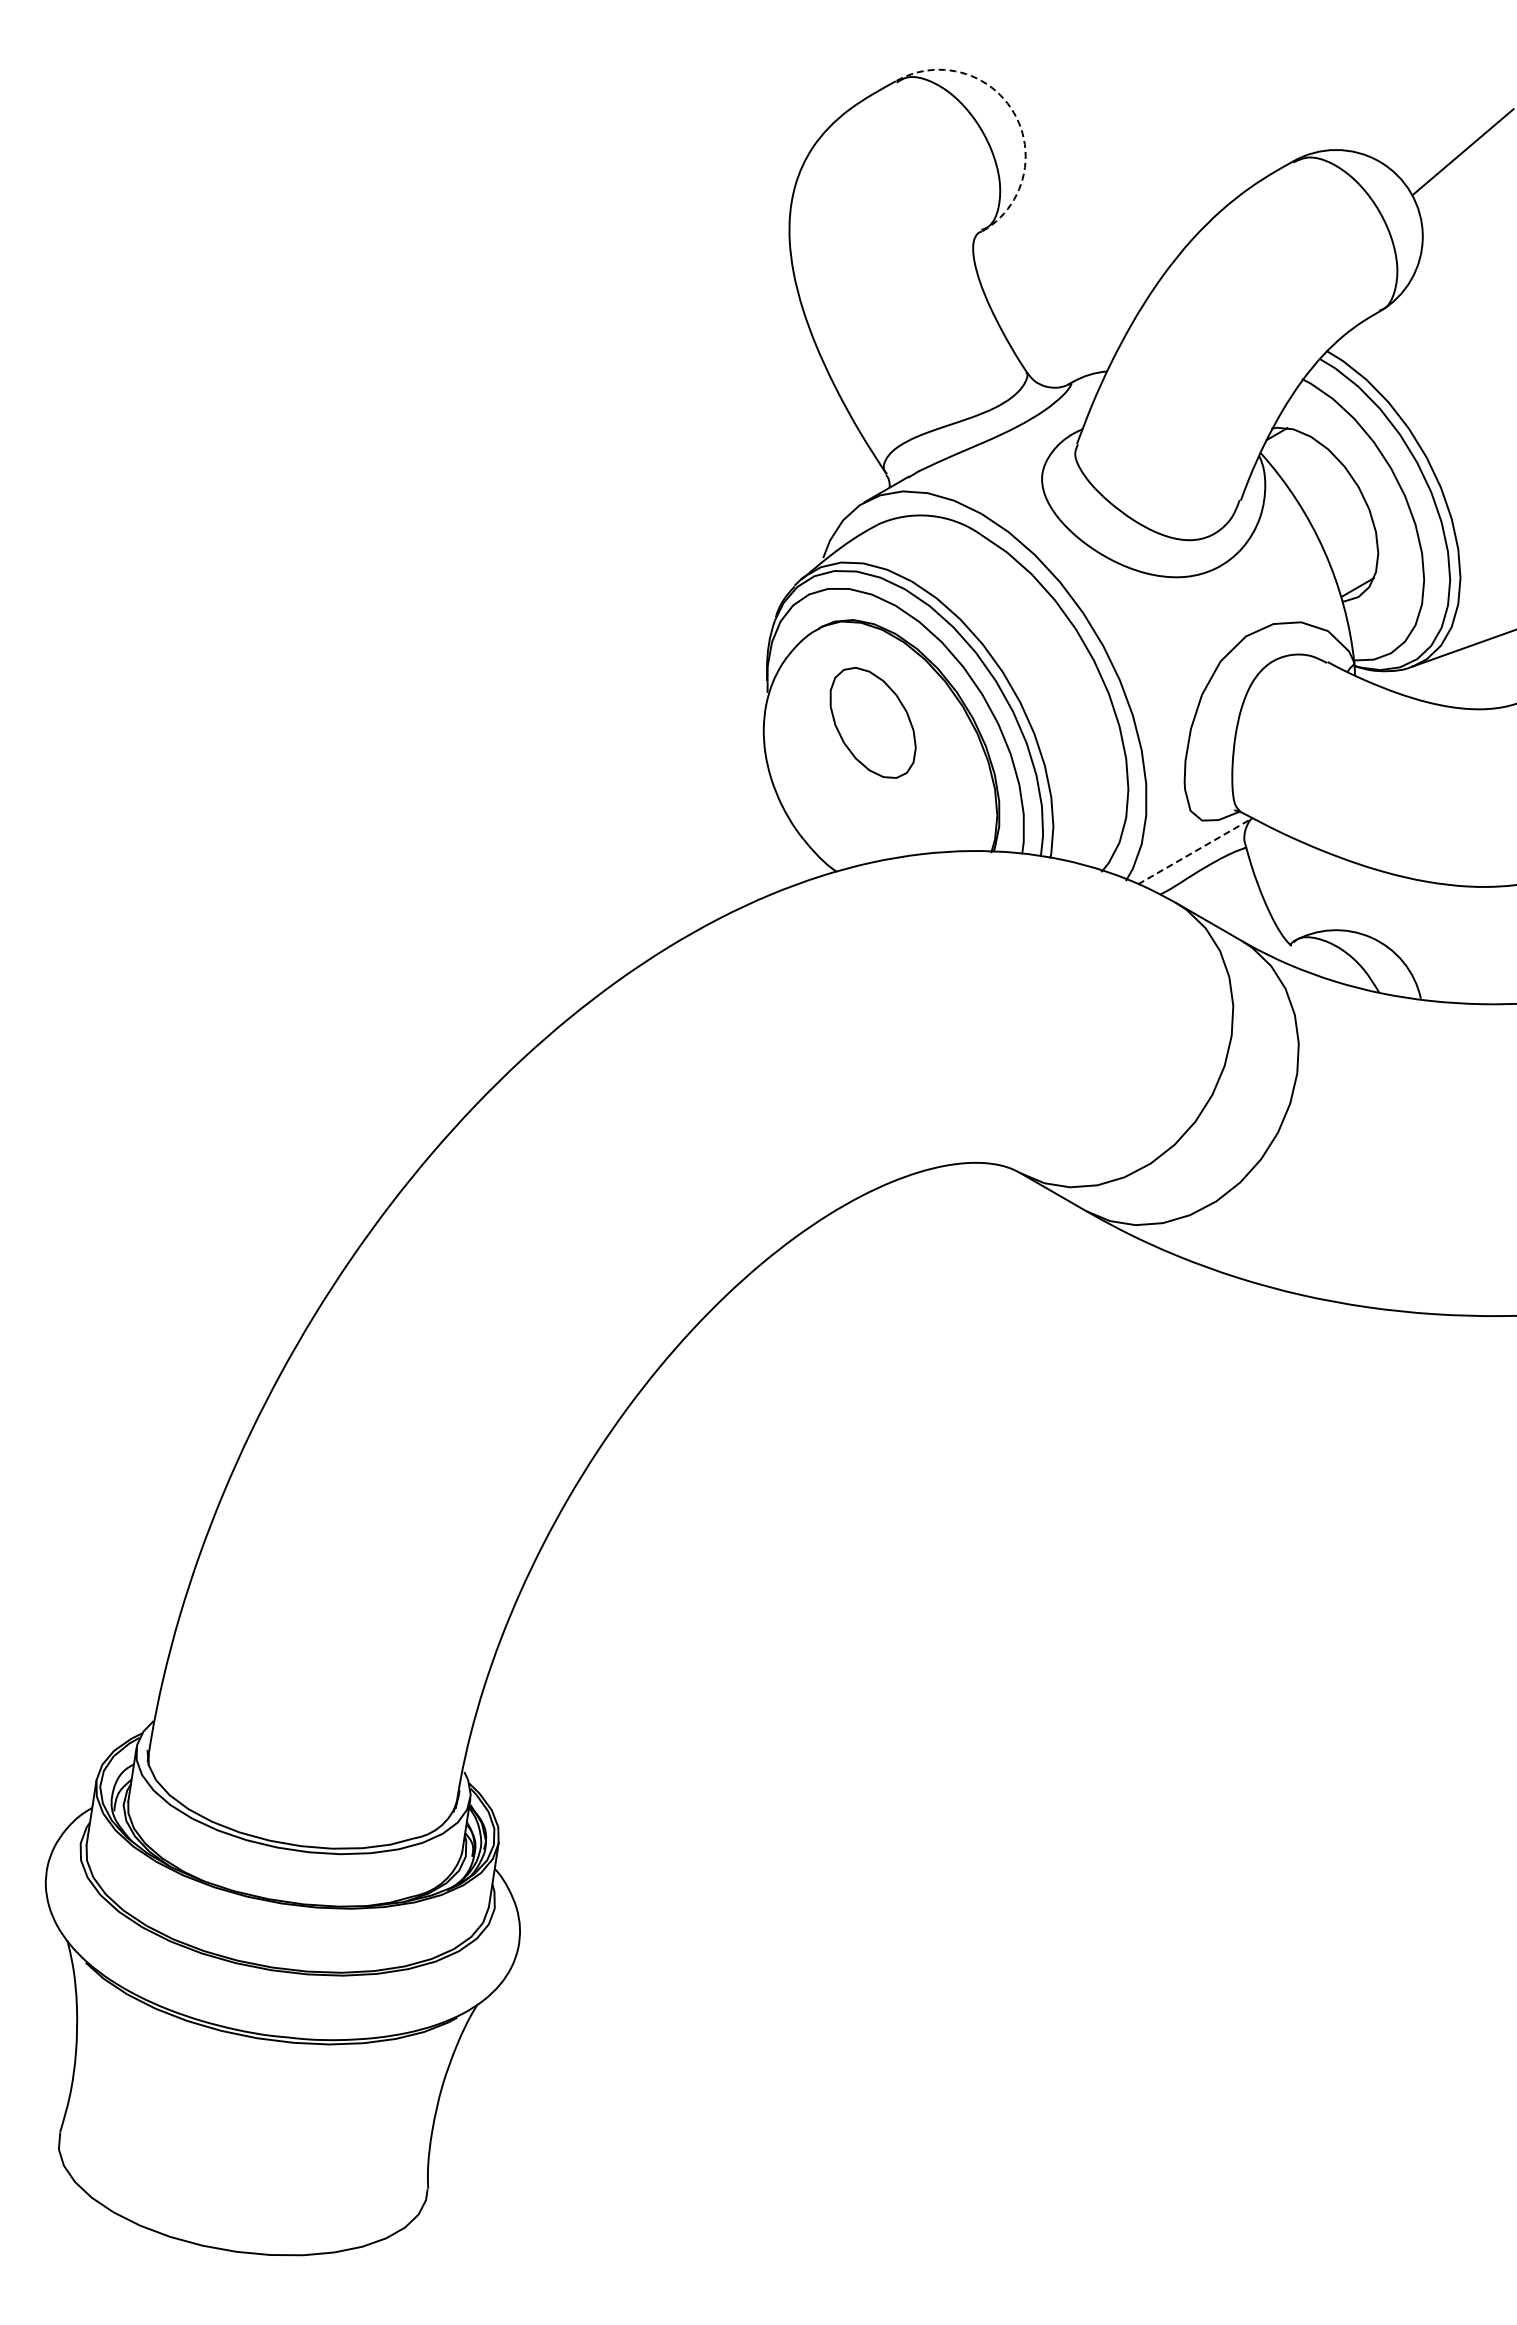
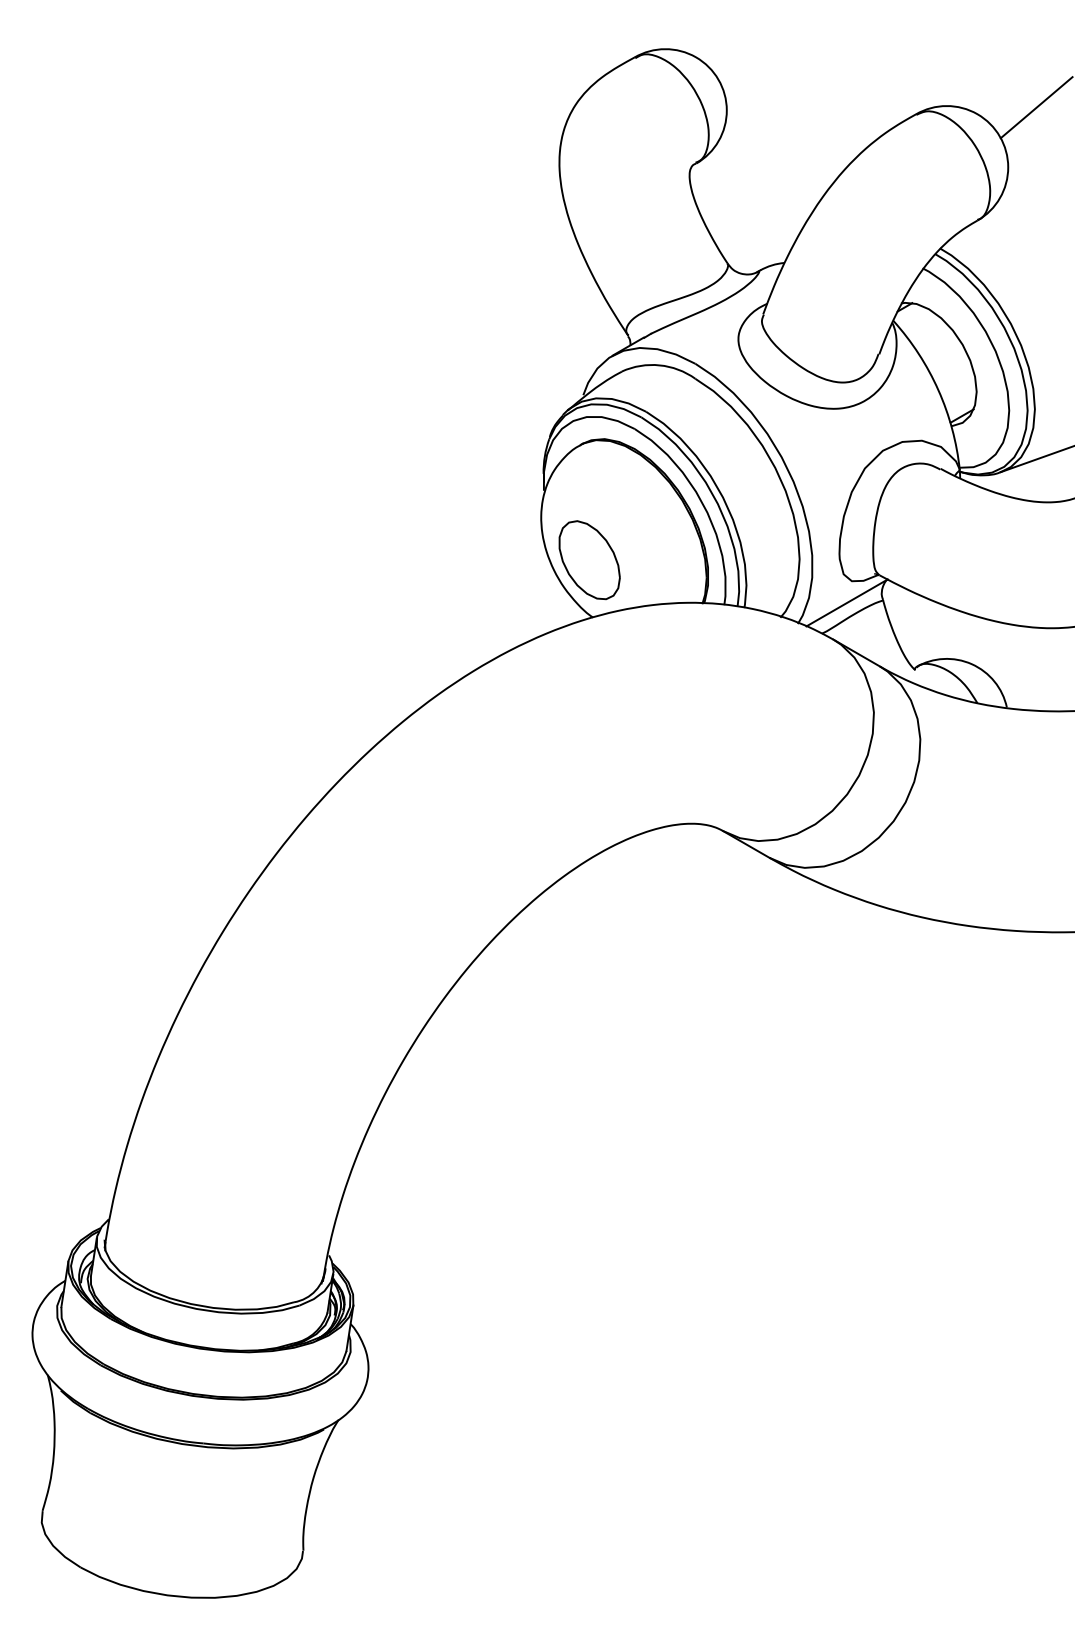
arc: (1013, 112) -> (718, 79), dashed -> solid
part: (872, 722) -> (589, 559), moved
line: (1195, 851) -> (847, 603), dashed -> solid

